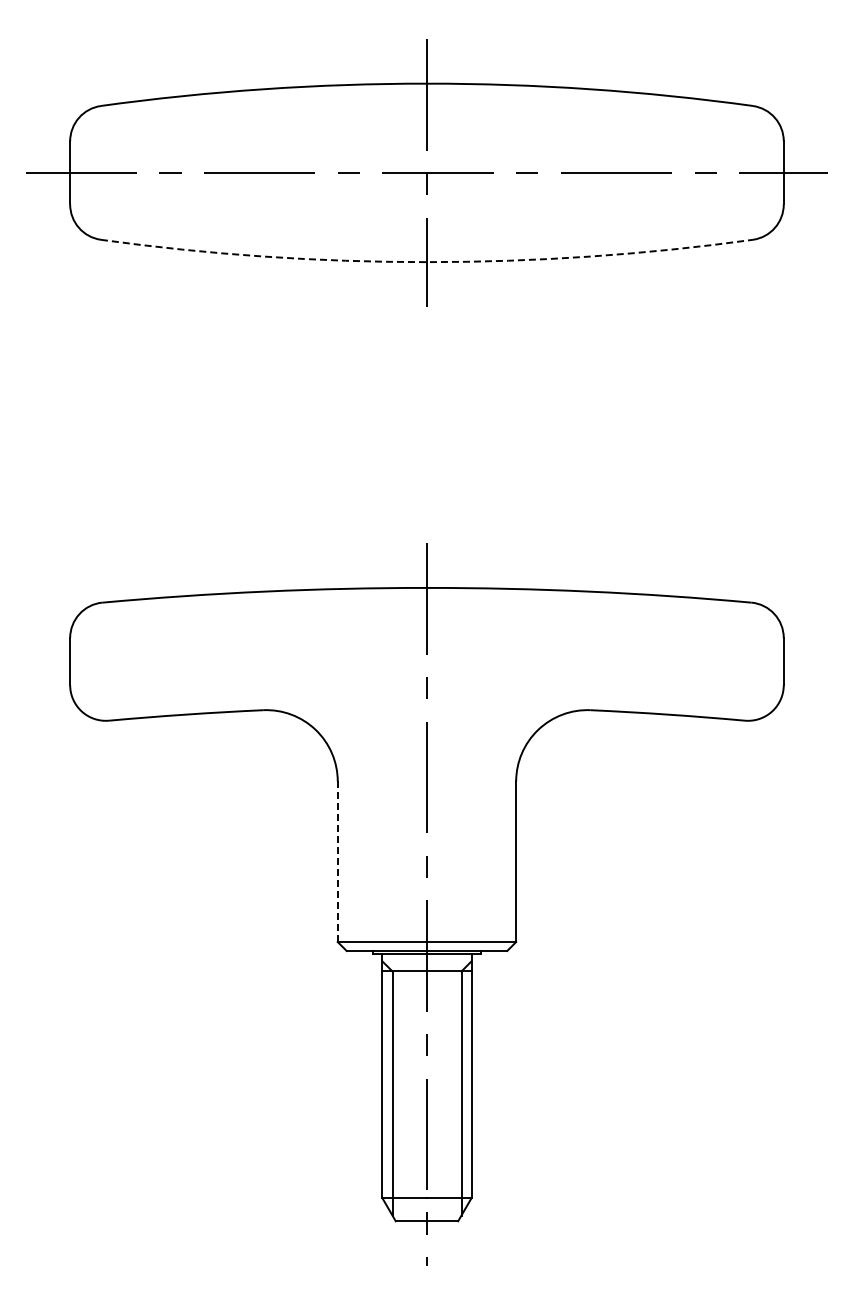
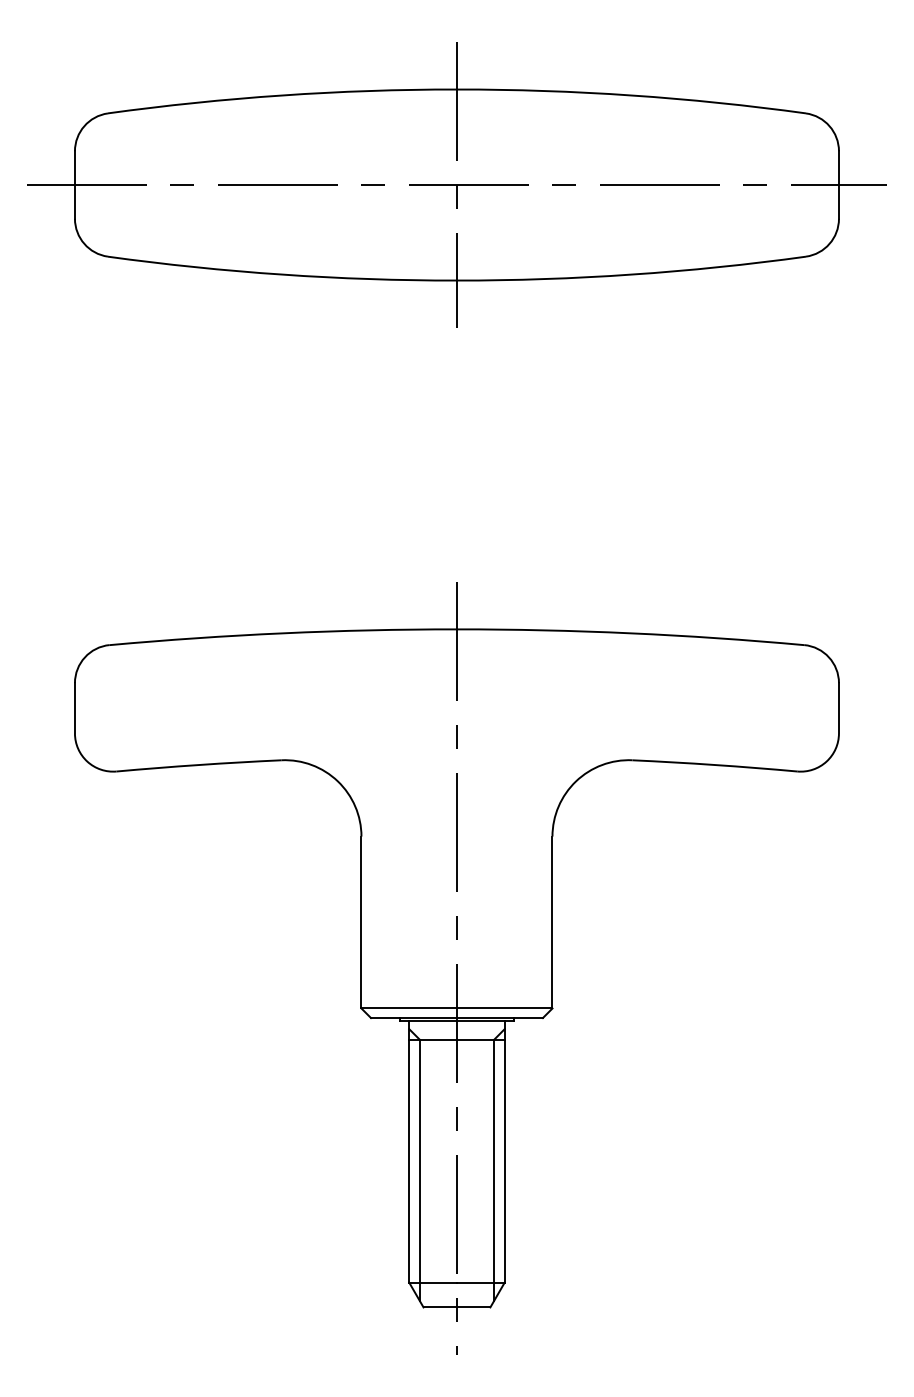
arc: (426, 262) -> (456, 280), dashed -> solid
line: (337, 862) -> (361, 923), dashed -> solid

